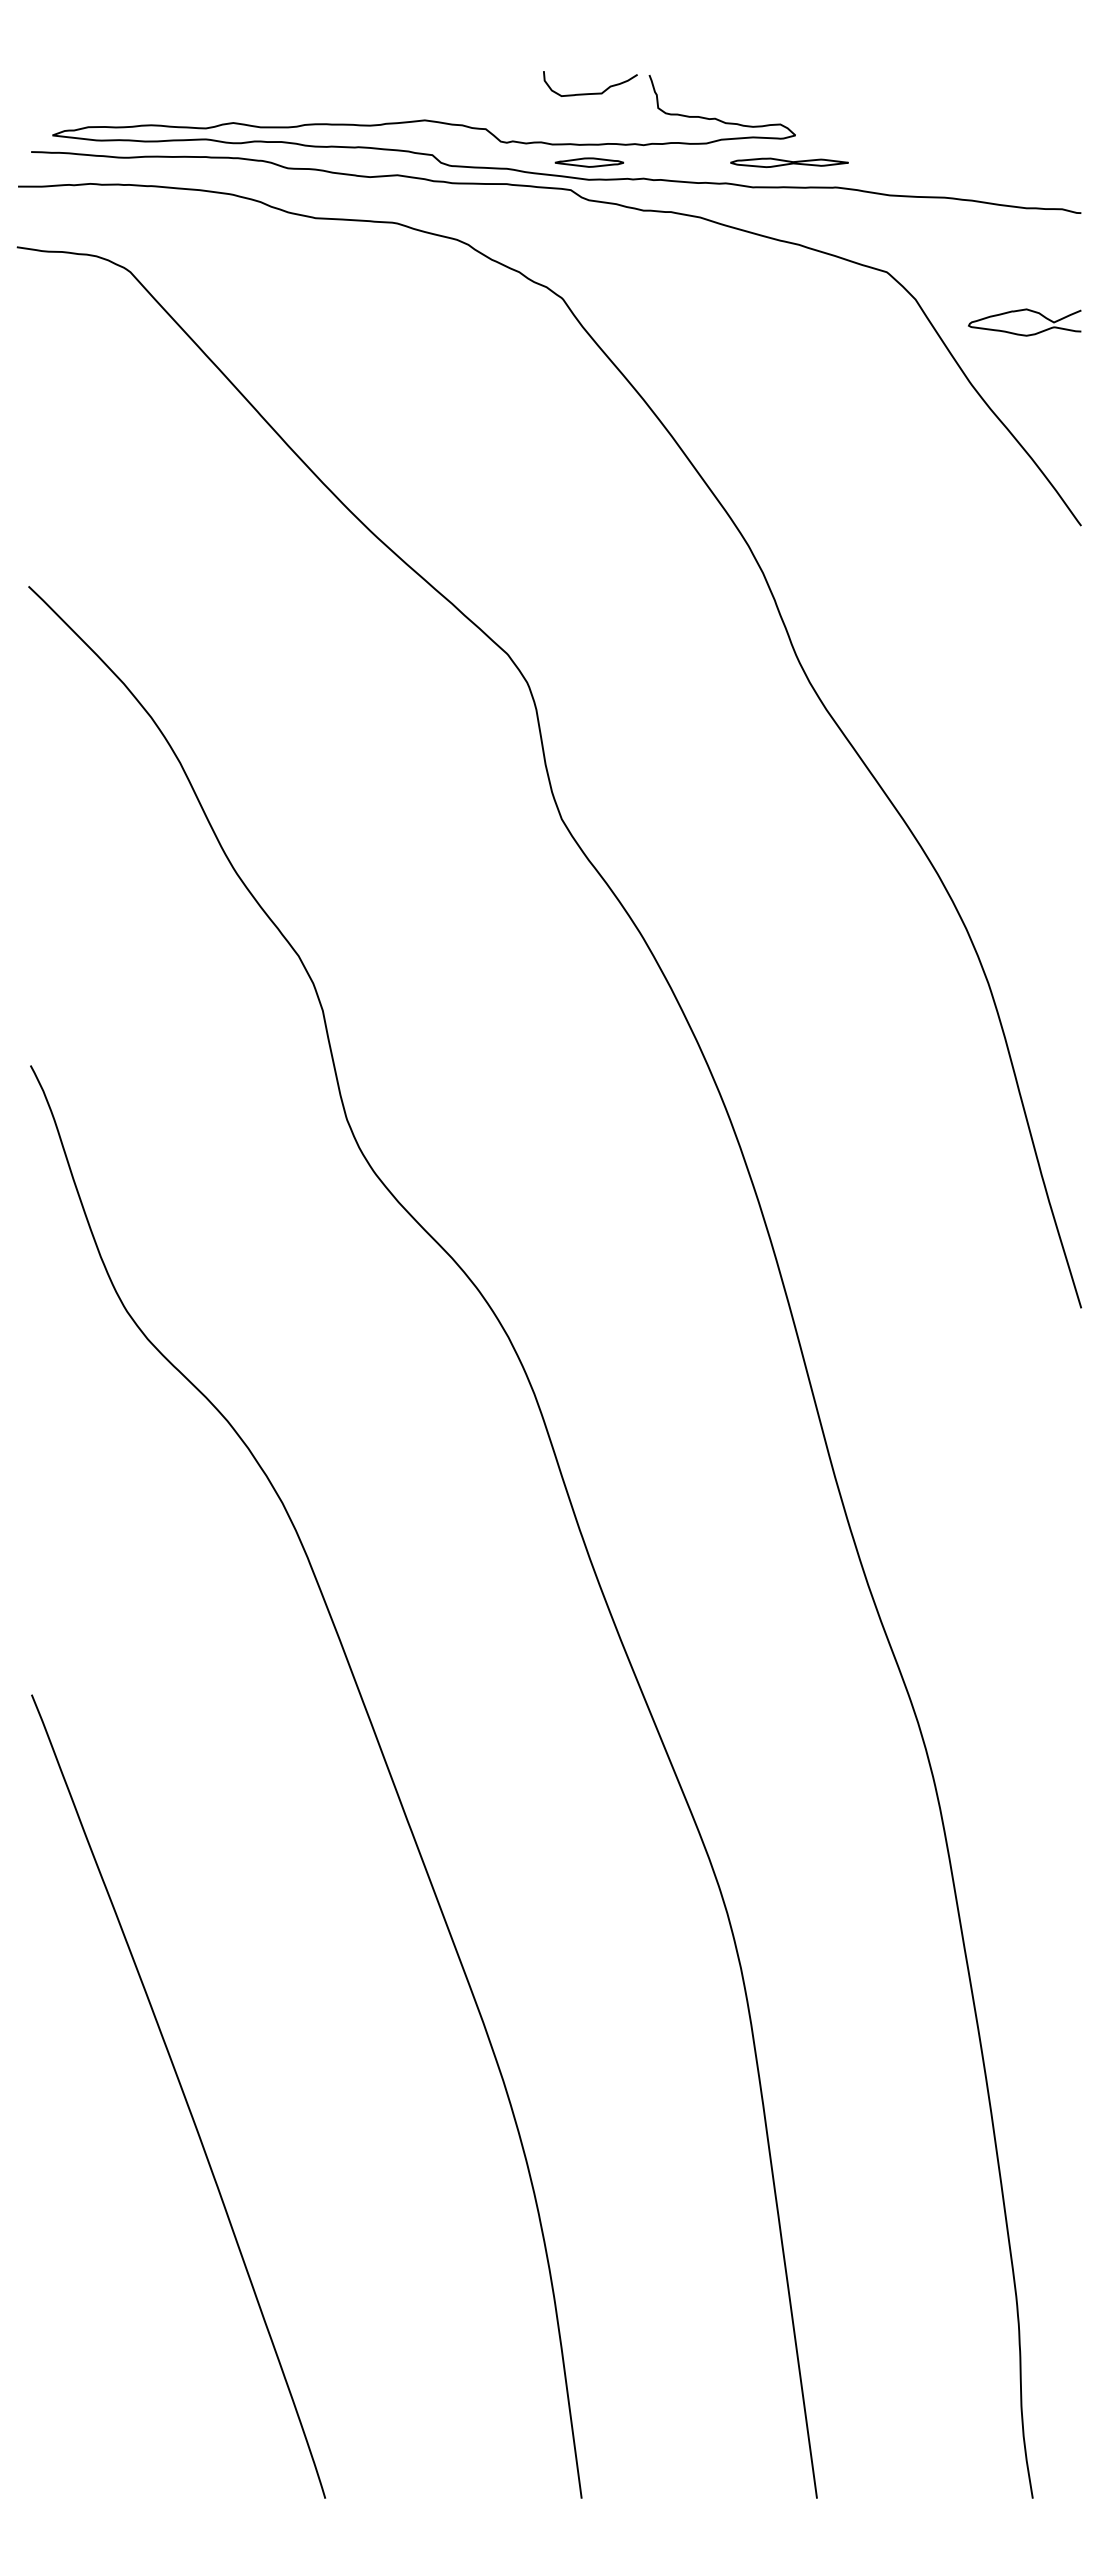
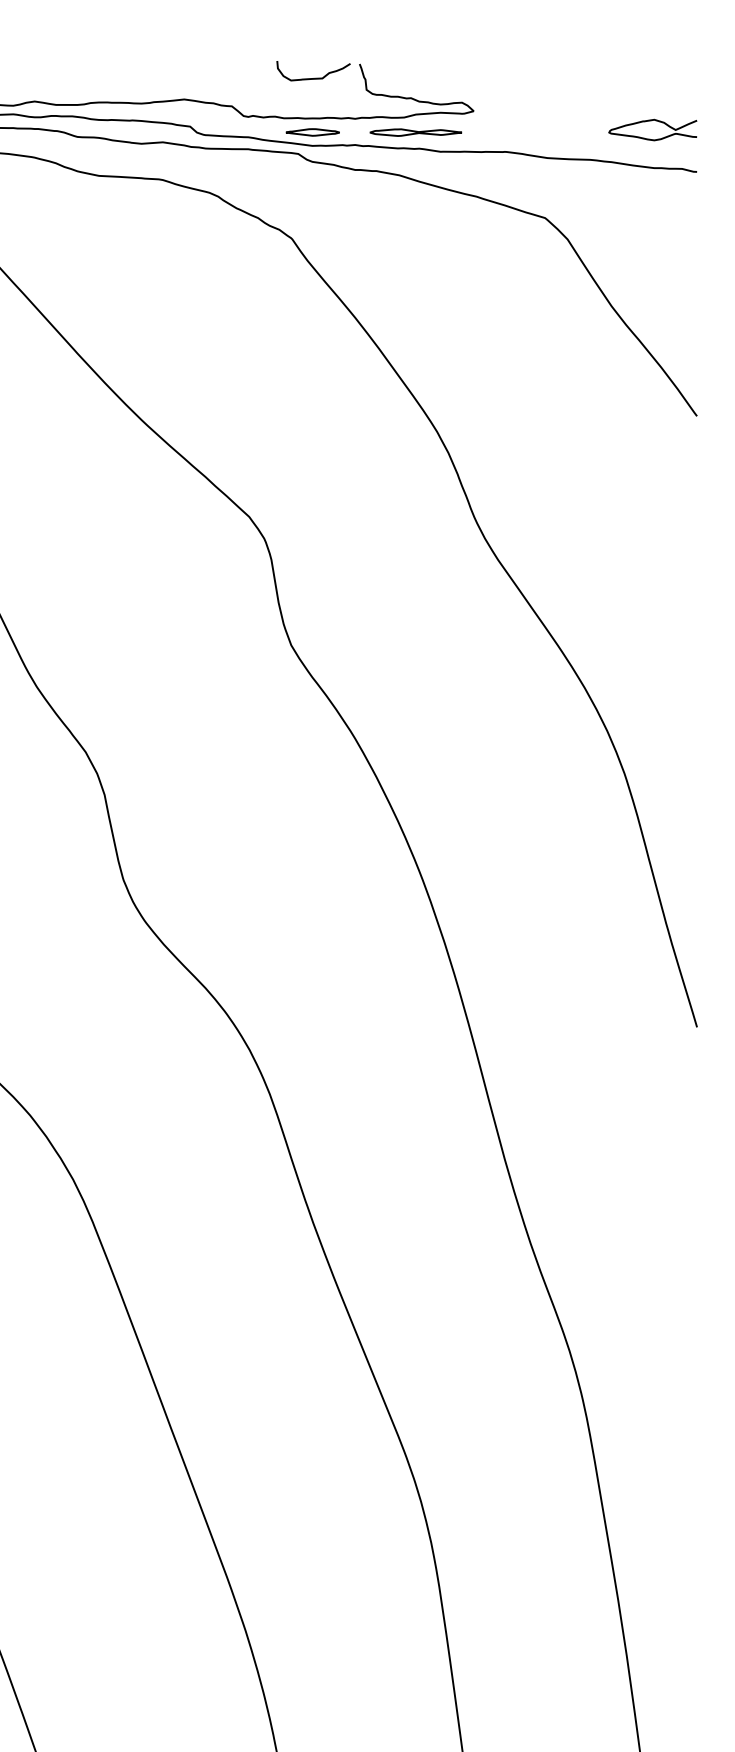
part: (789, 162) -> (416, 132), moved
curve: (1021, 311) -> (650, 121), moved

